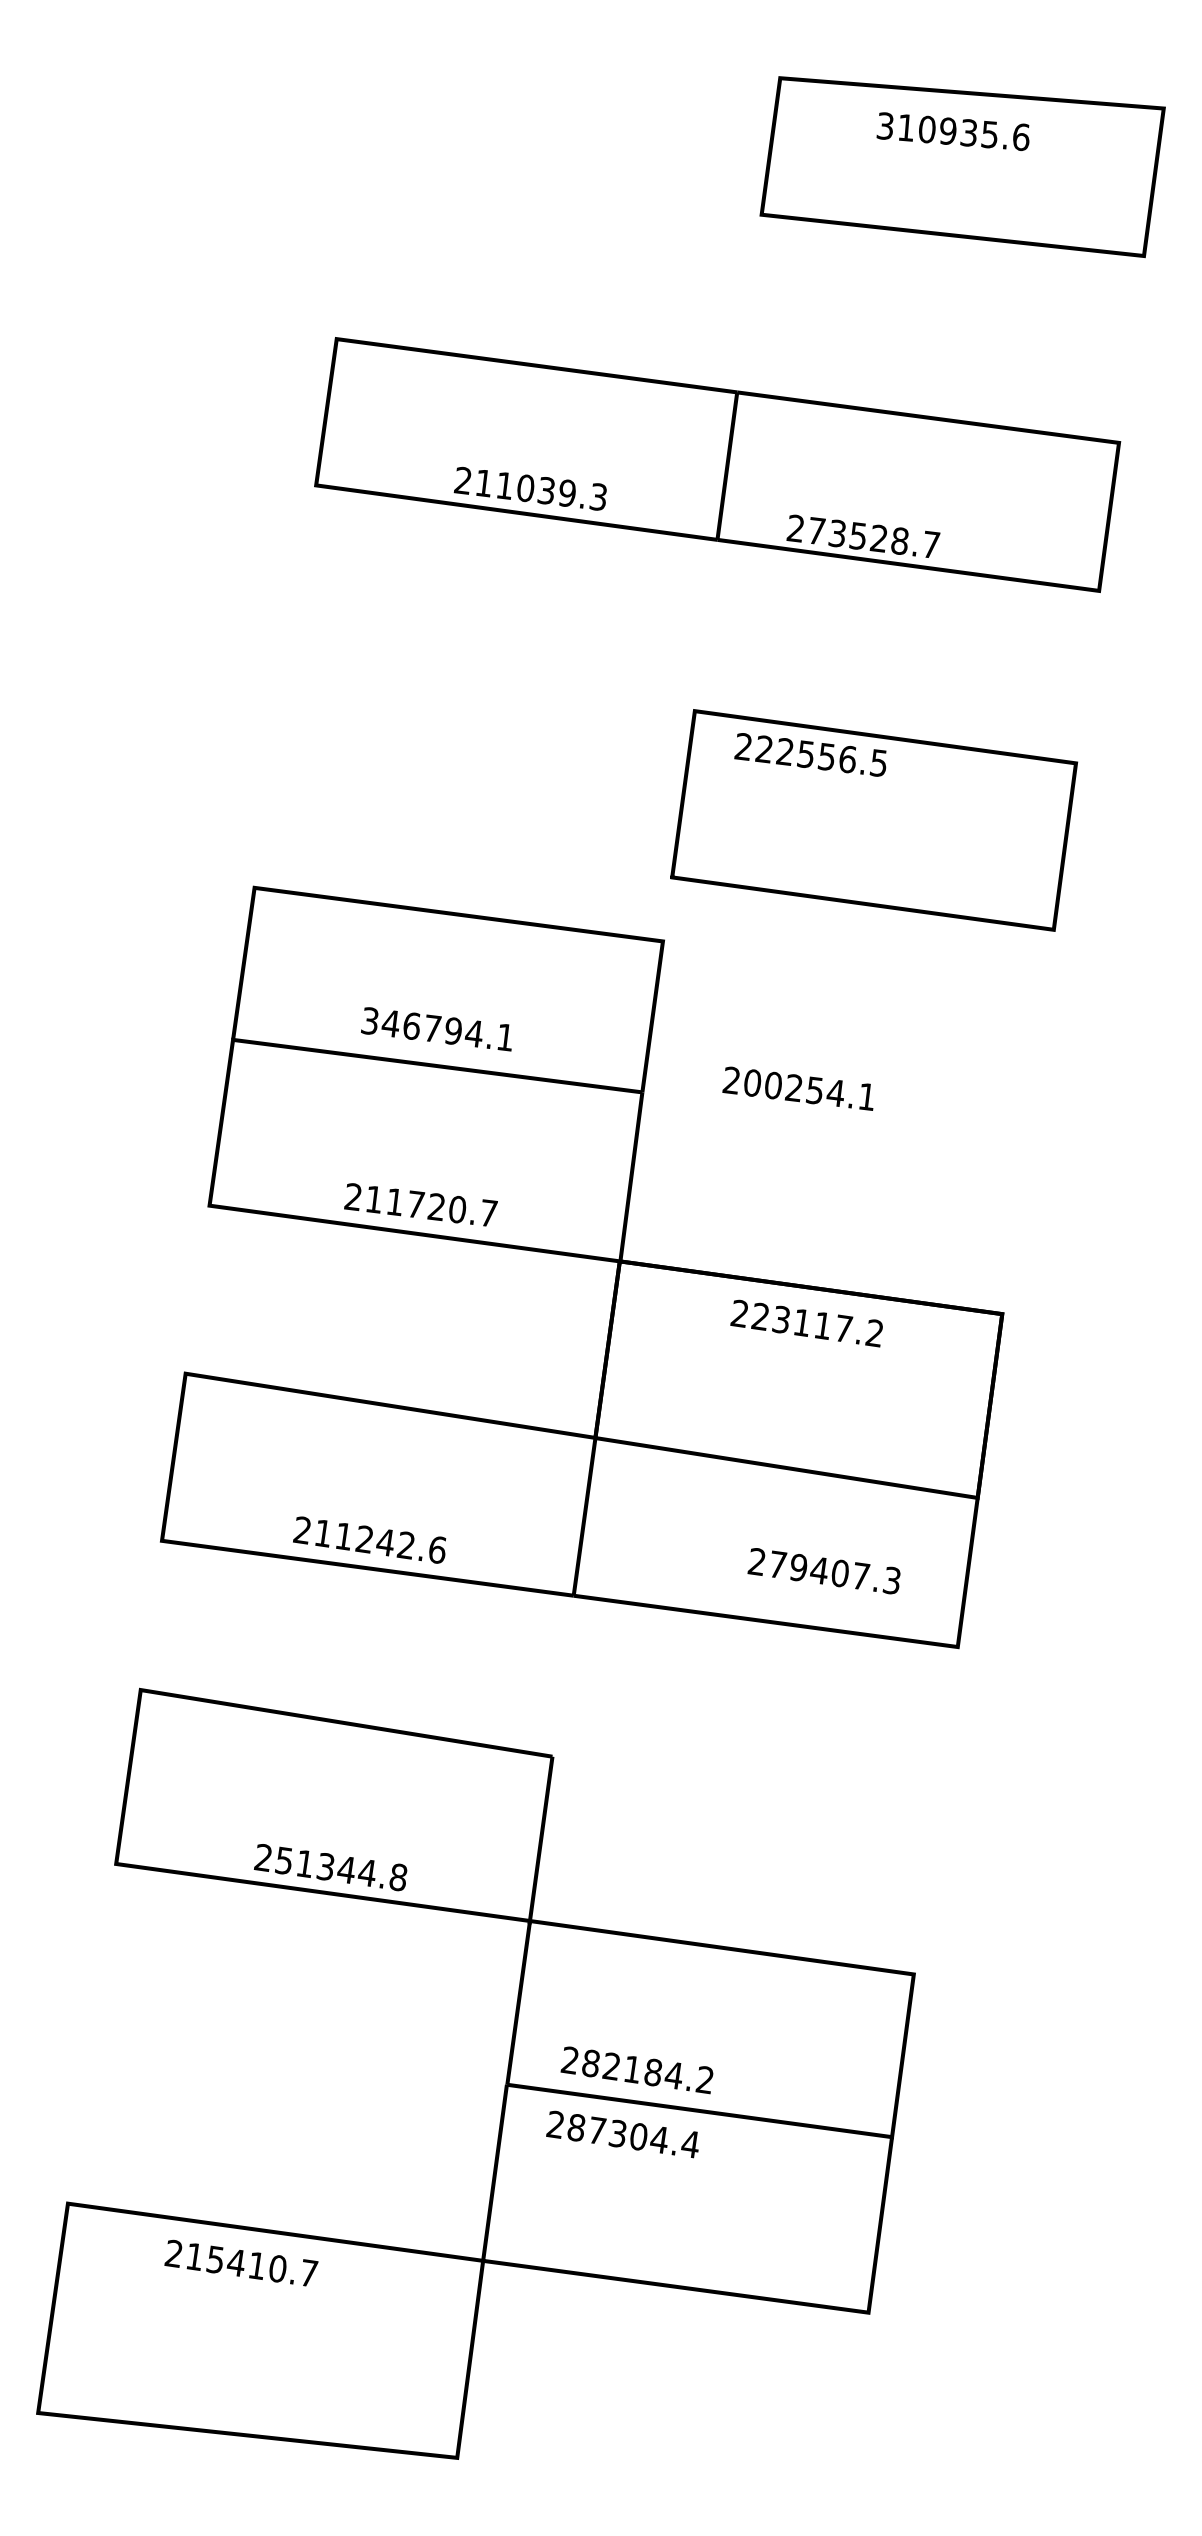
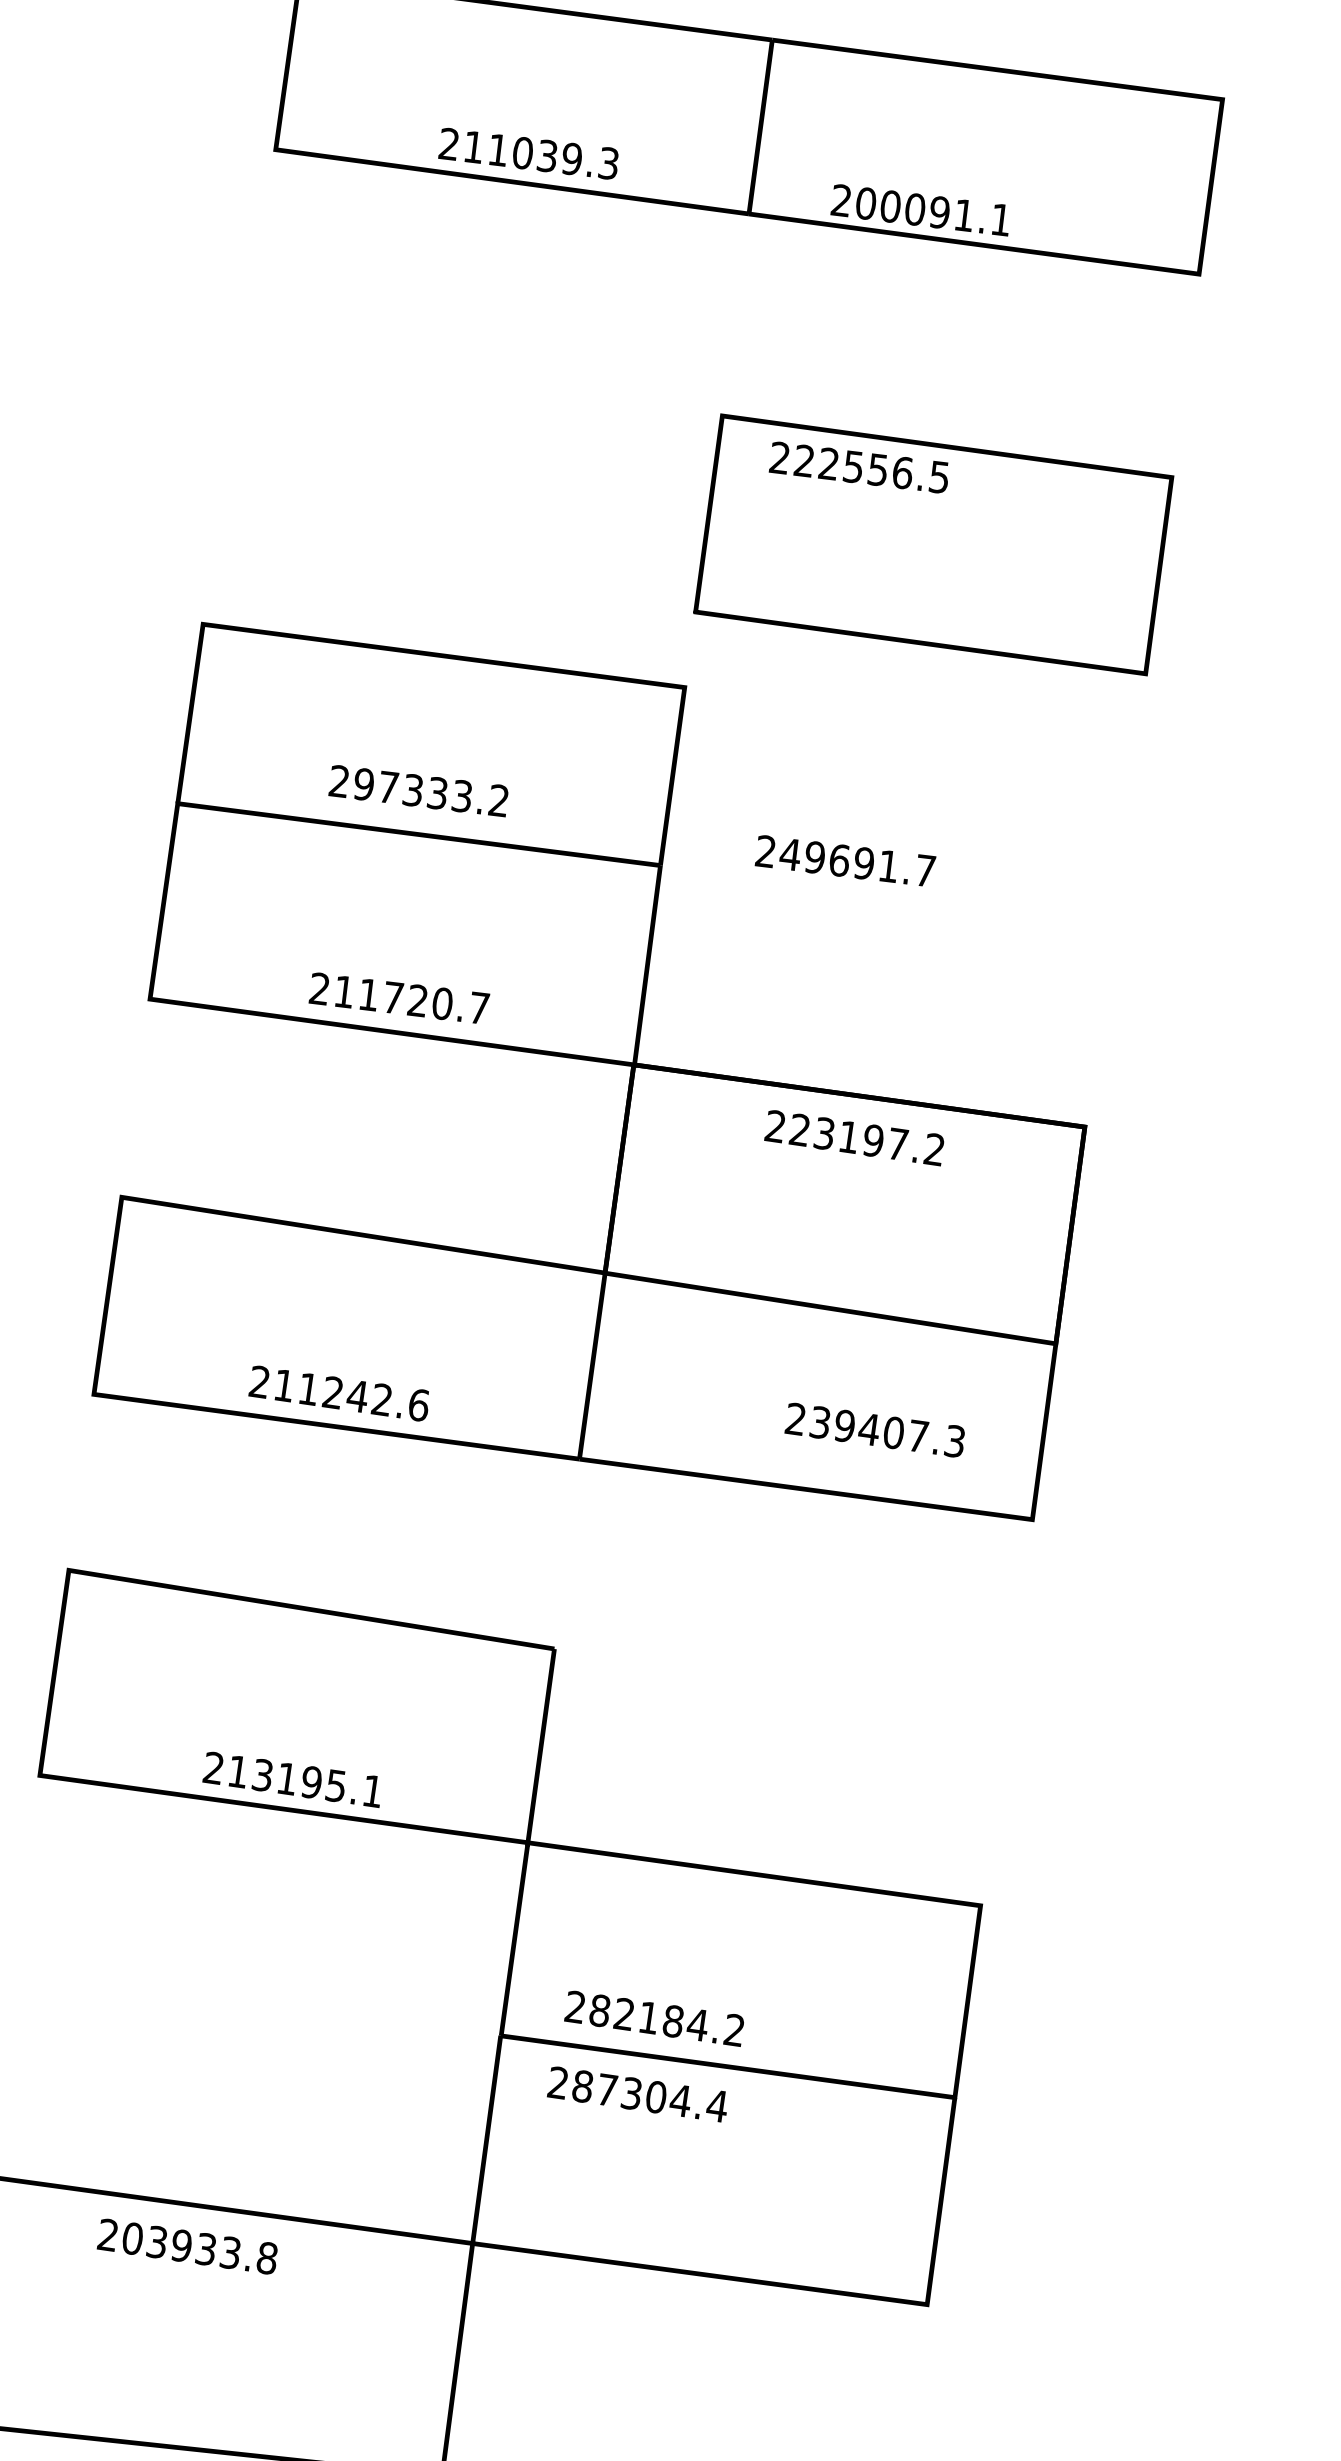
text: (874, 537) -> (934, 211), 273528.7 -> 200091.1
text: (436, 1029) -> (417, 791), 346794.1 -> 297333.2
text: (809, 1089) -> (857, 862), 200254.1 -> 249691.7
text: (822, 1325) -> (872, 1140), 223117.2 -> 223197.2
text: (777, 1564) -> (819, 1422), 279407.3 -> 239407.3
text: (341, 1868) -> (305, 1780), 251344.8 -> 213195.1
text: (252, 2265) -> (200, 2249), 215410.7 -> 203933.8

